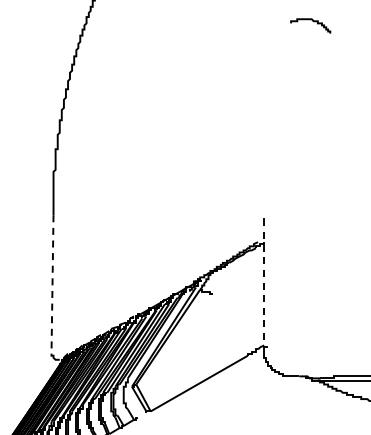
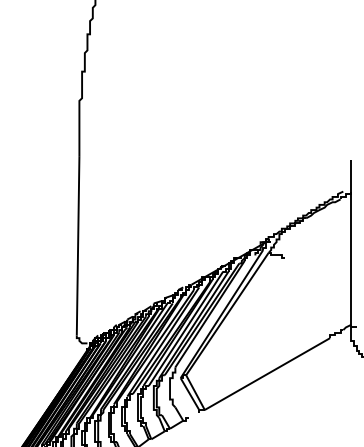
line: (264, 283) -> (351, 244), dashed -> solid
line: (52, 284) -> (78, 246), dashed -> solid

